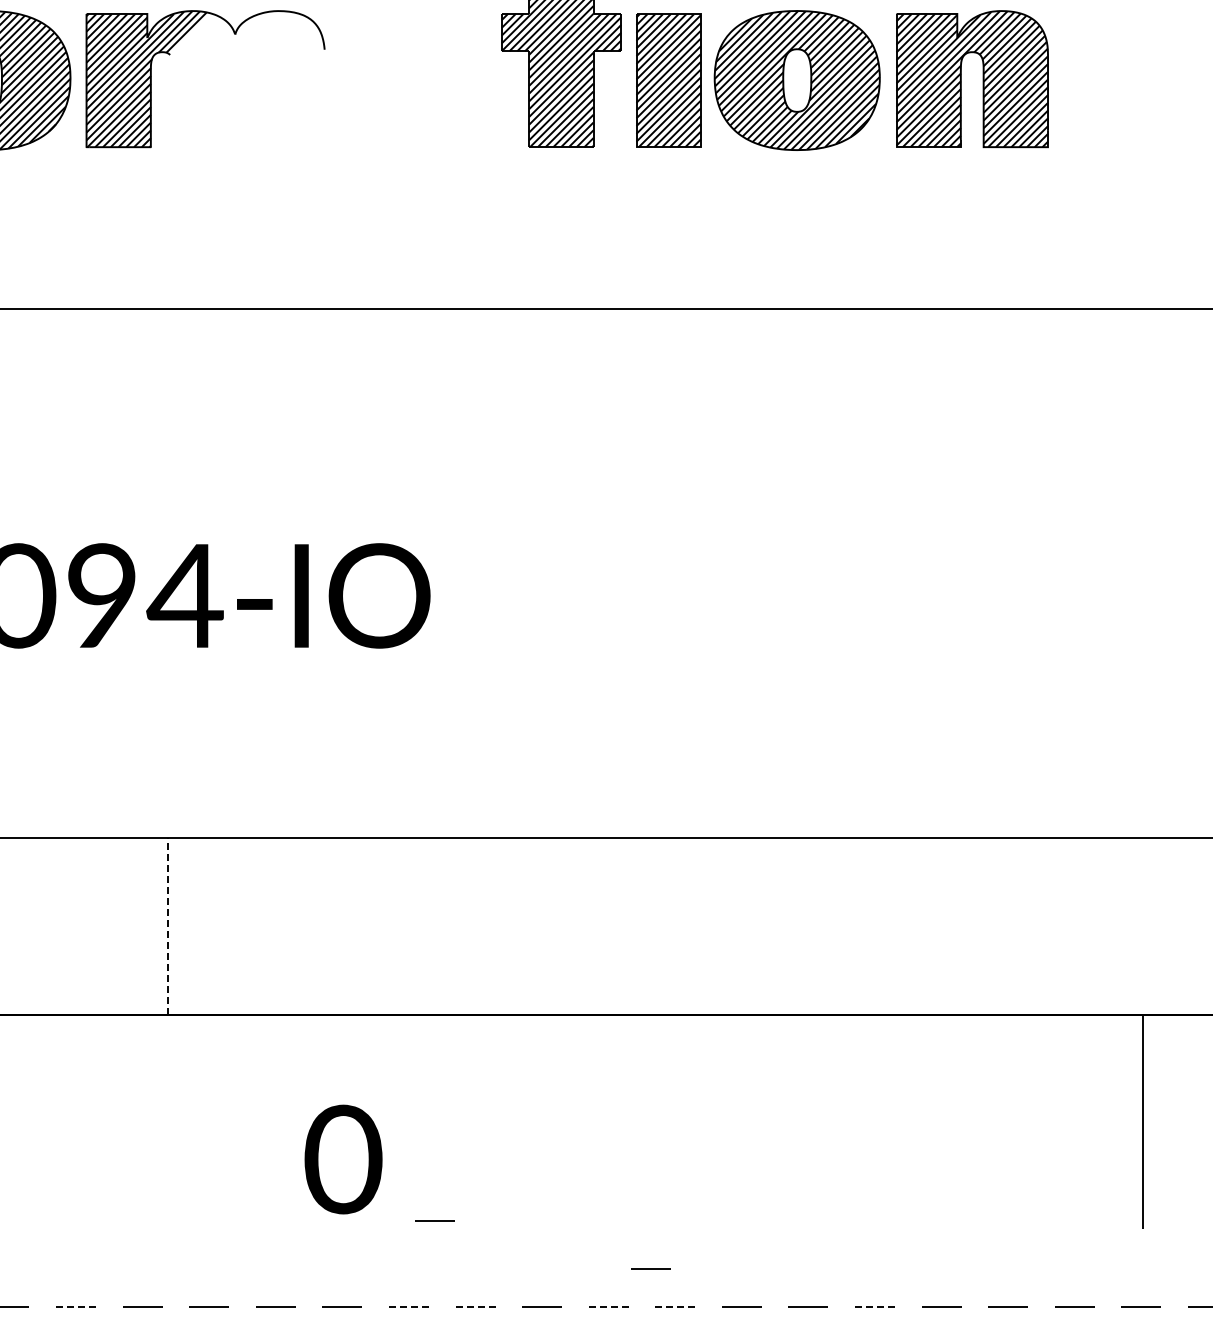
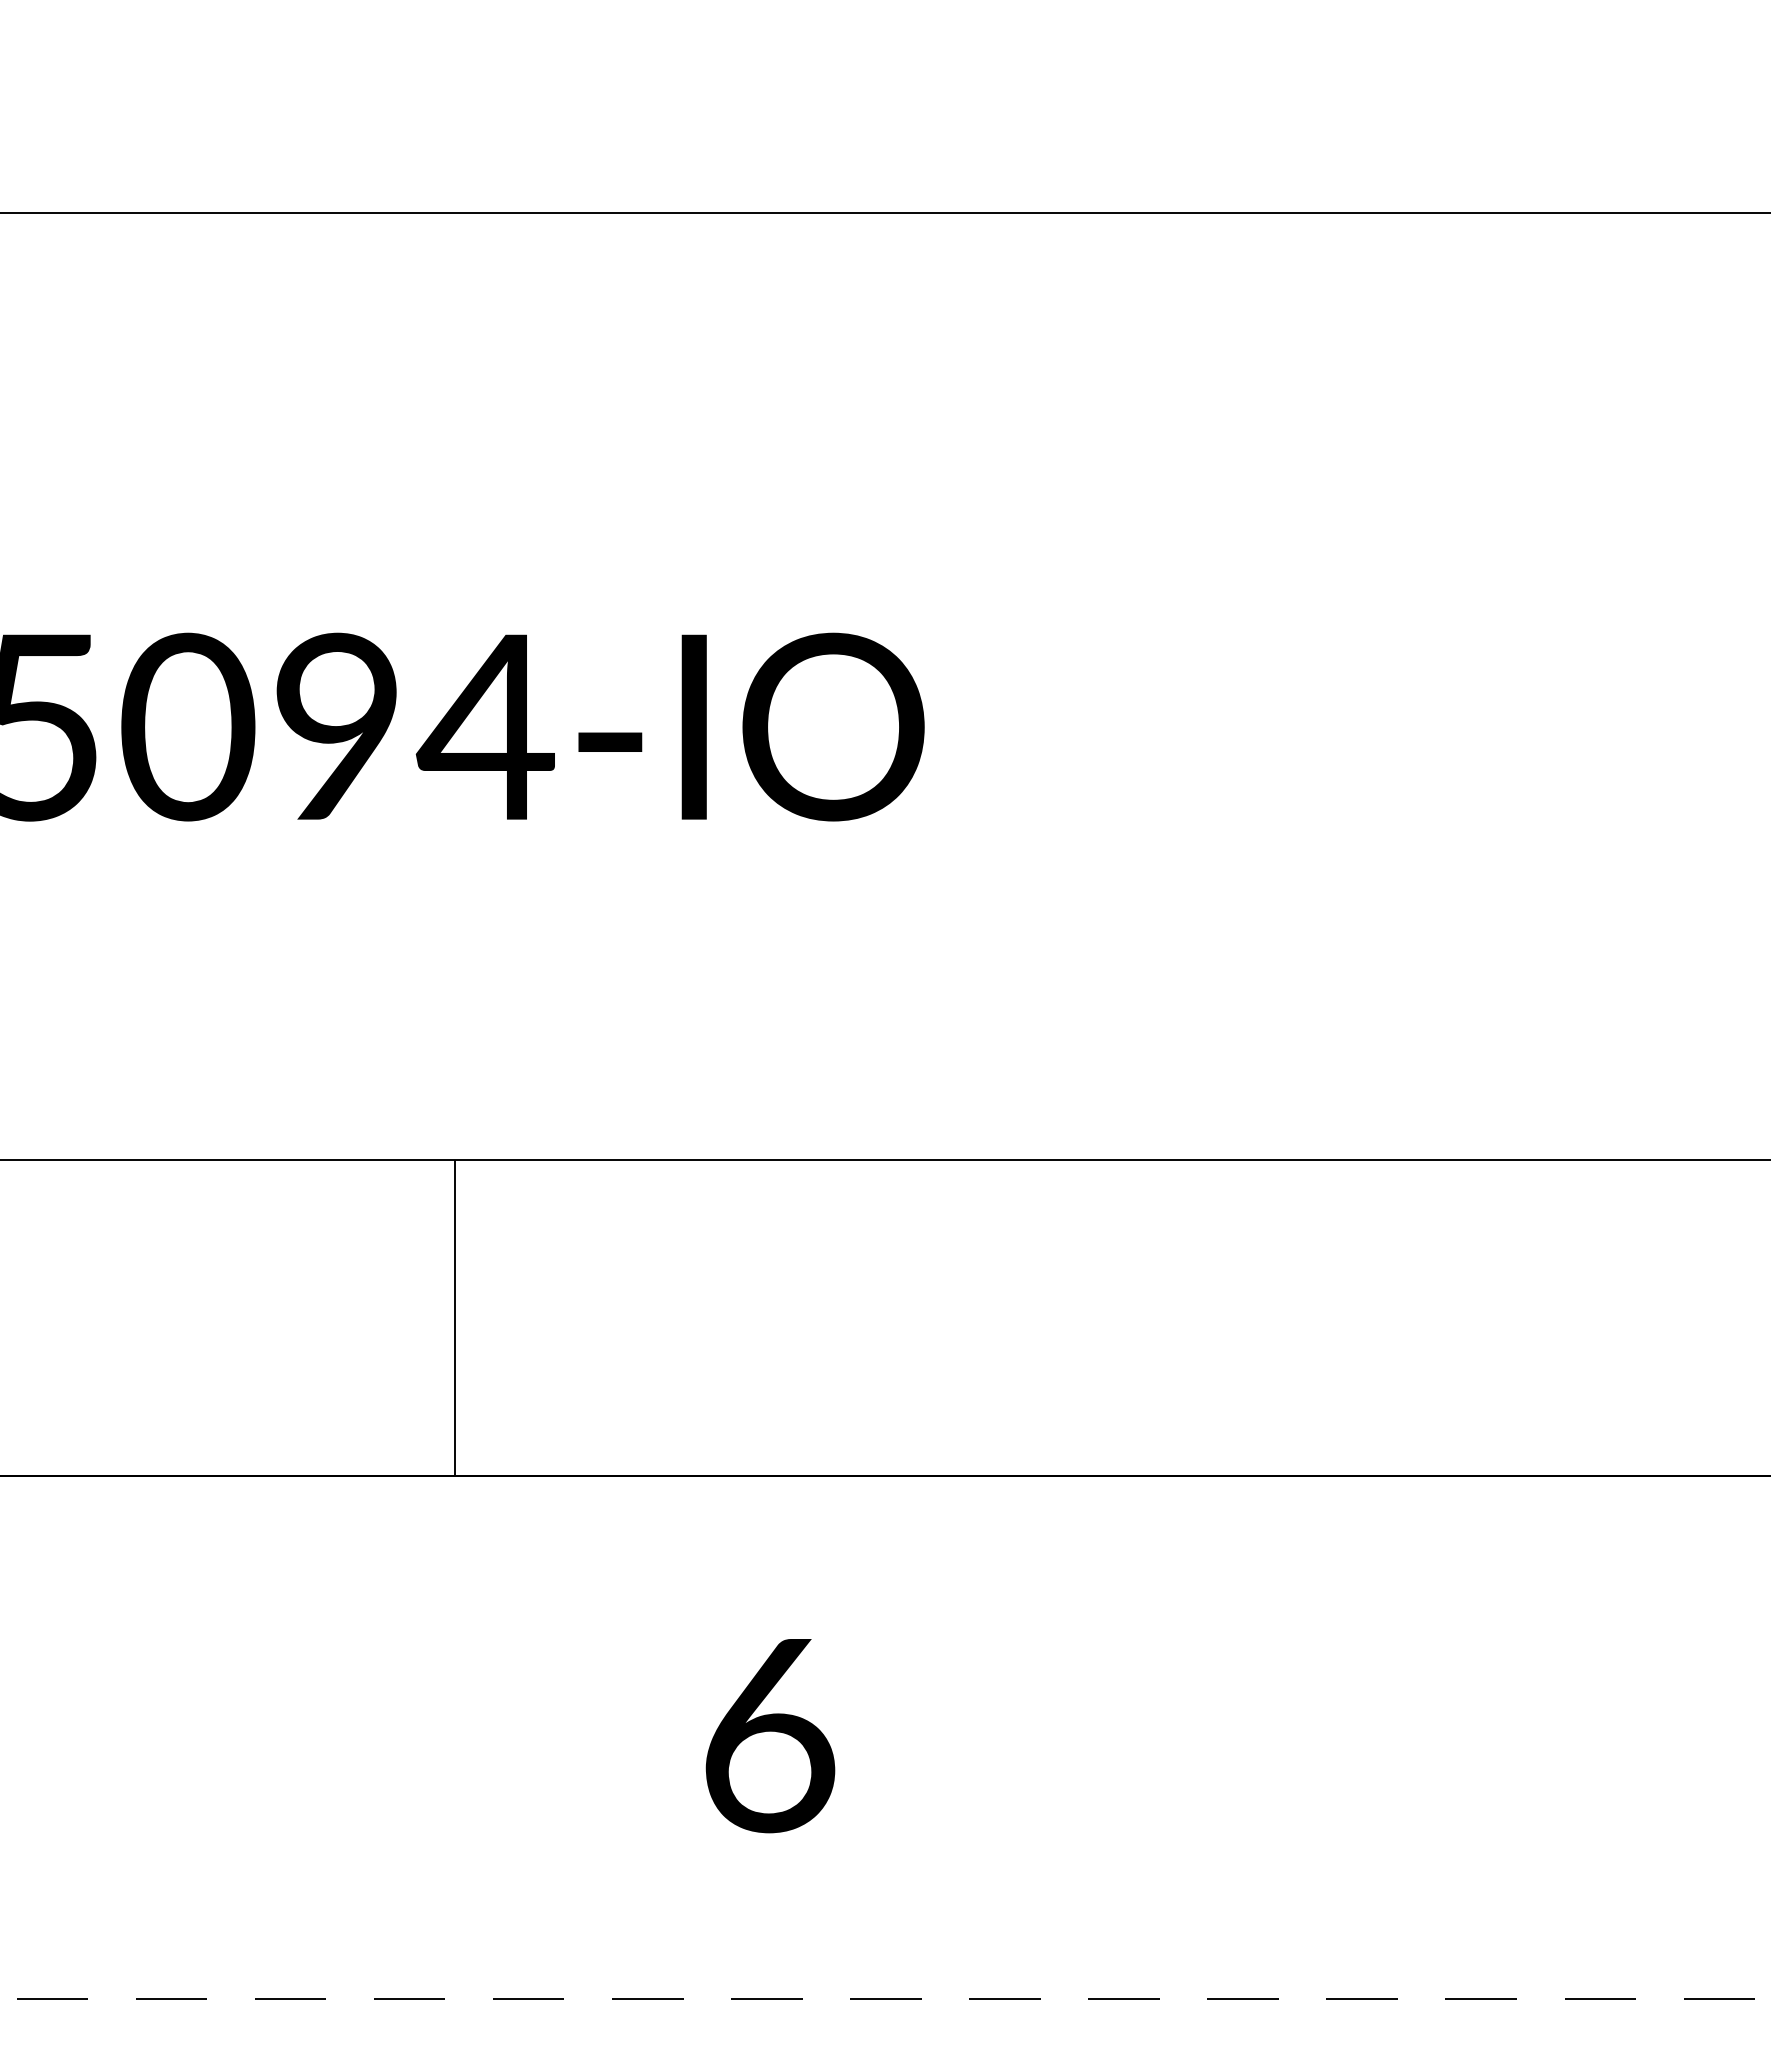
line: (167, 925) -> (454, 1316), dashed -> solid
text: (343, 1159) -> (768, 1734), 0 -> 6
line: (434, 1220) -> (931, 1843), removed
line: (650, 1268) -> (1317, 1929), removed
line: (76, 1306) -> (291, 1997), dashed -> solid
line: (408, 1306) -> (885, 1997), dashed -> solid
line: (475, 1306) -> (1004, 1997), dashed -> solid
line: (608, 1306) -> (1242, 1997), dashed -> solid
line: (675, 1306) -> (1362, 1997), dashed -> solid
line: (874, 1306) -> (1718, 1997), dashed -> solid

